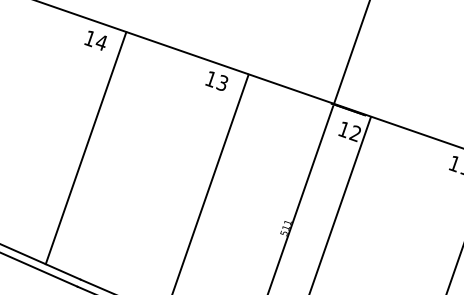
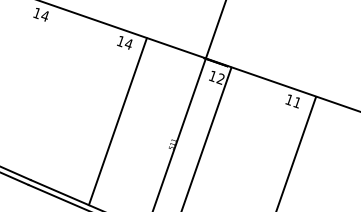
text: (222, 82) -> (128, 43), 13 -> 14
line: (86, 147) -> (34, 88), removed

